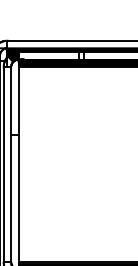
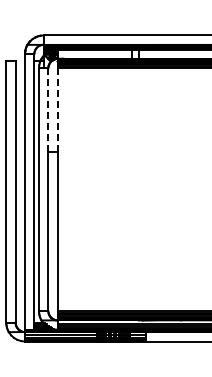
line: (11, 100) -> (48, 109), solid -> dashed
line: (18, 101) -> (57, 110), solid -> dashed

